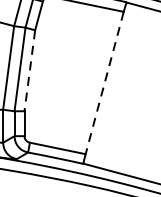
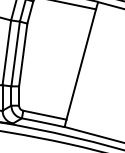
line: (30, 71) -> (23, 55), dashed -> solid
line: (105, 83) -> (81, 64), dashed -> solid

